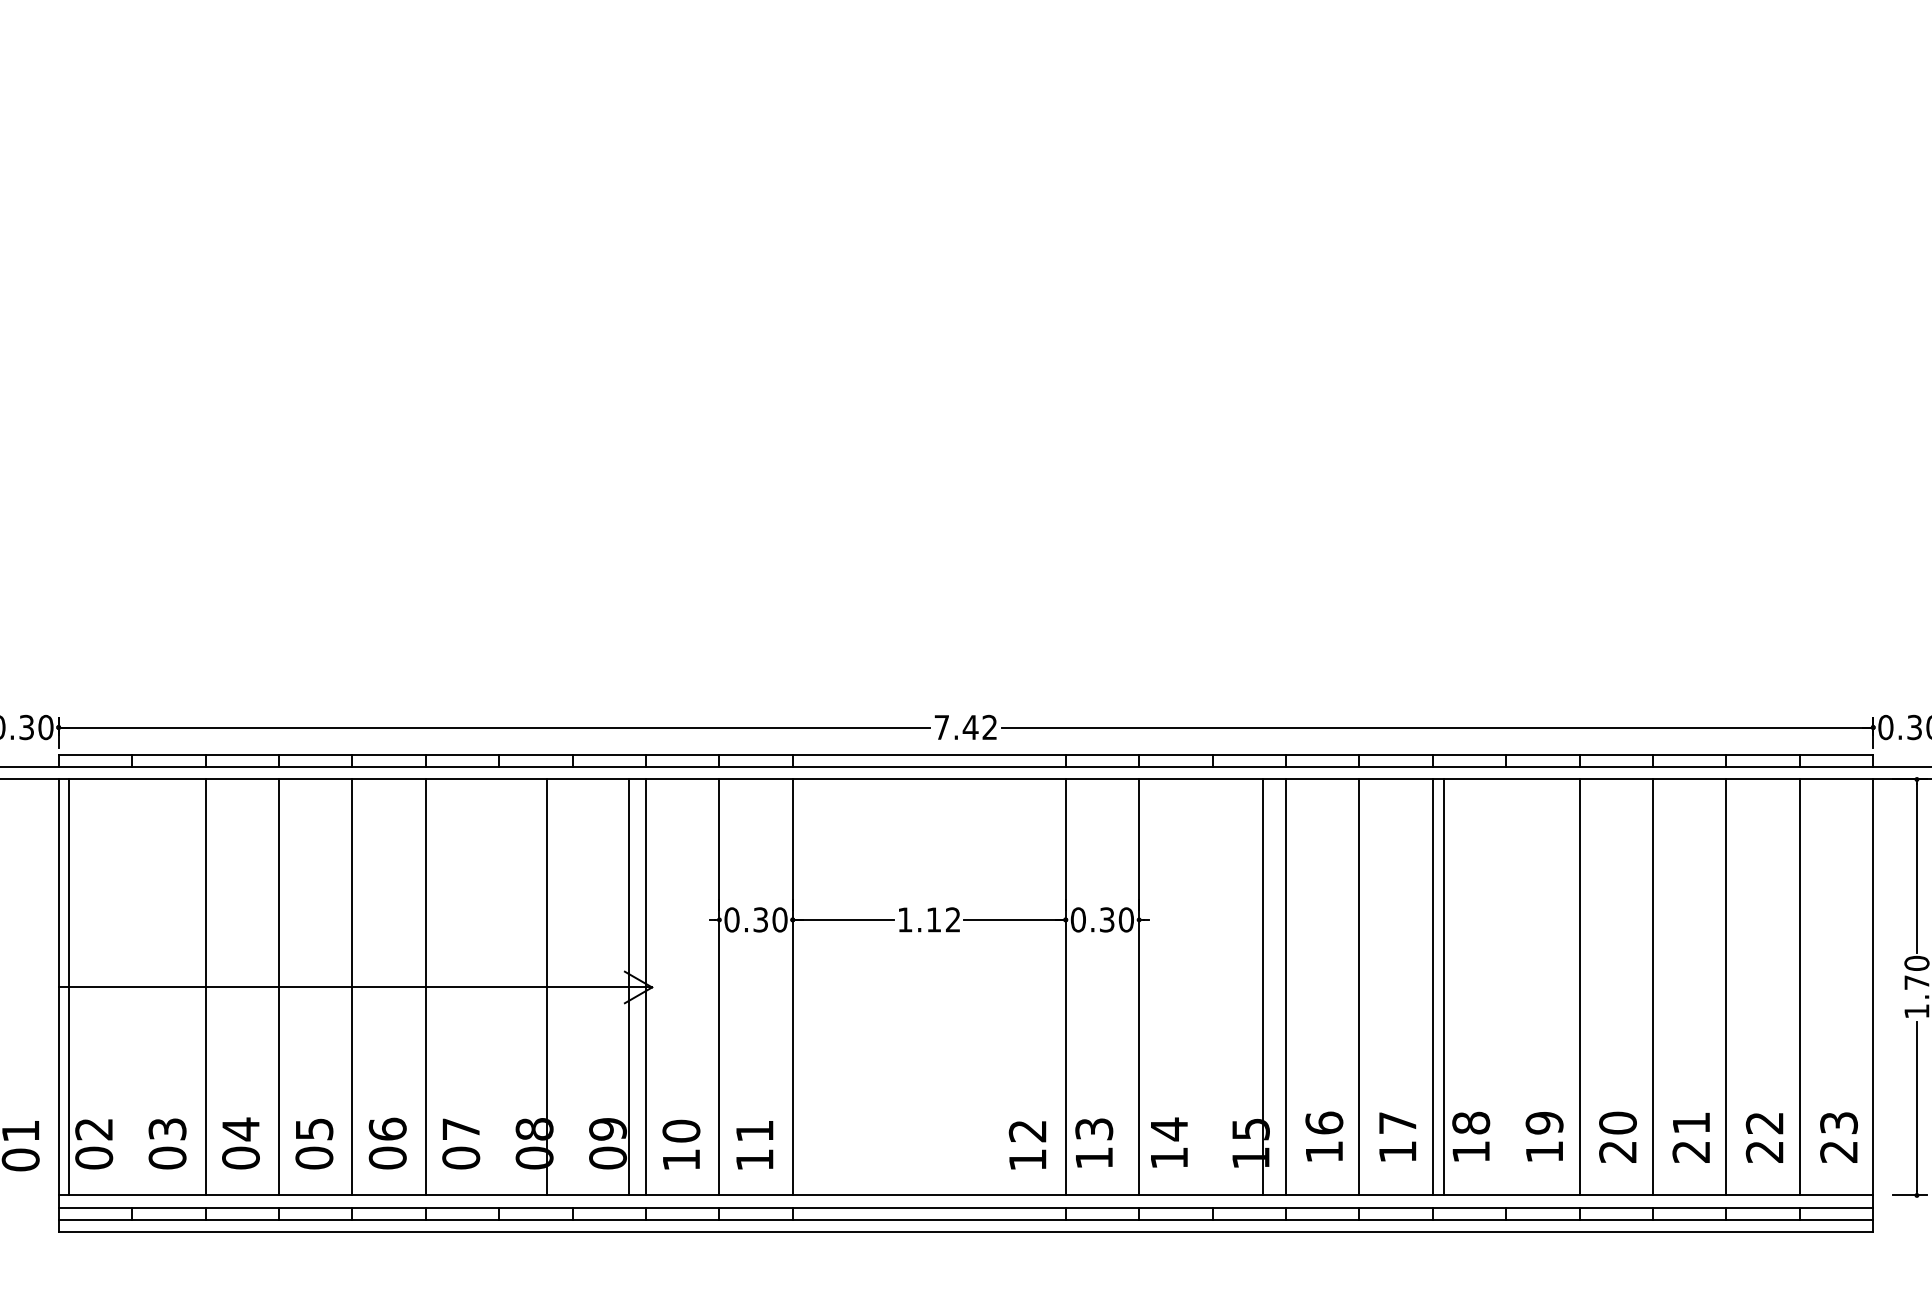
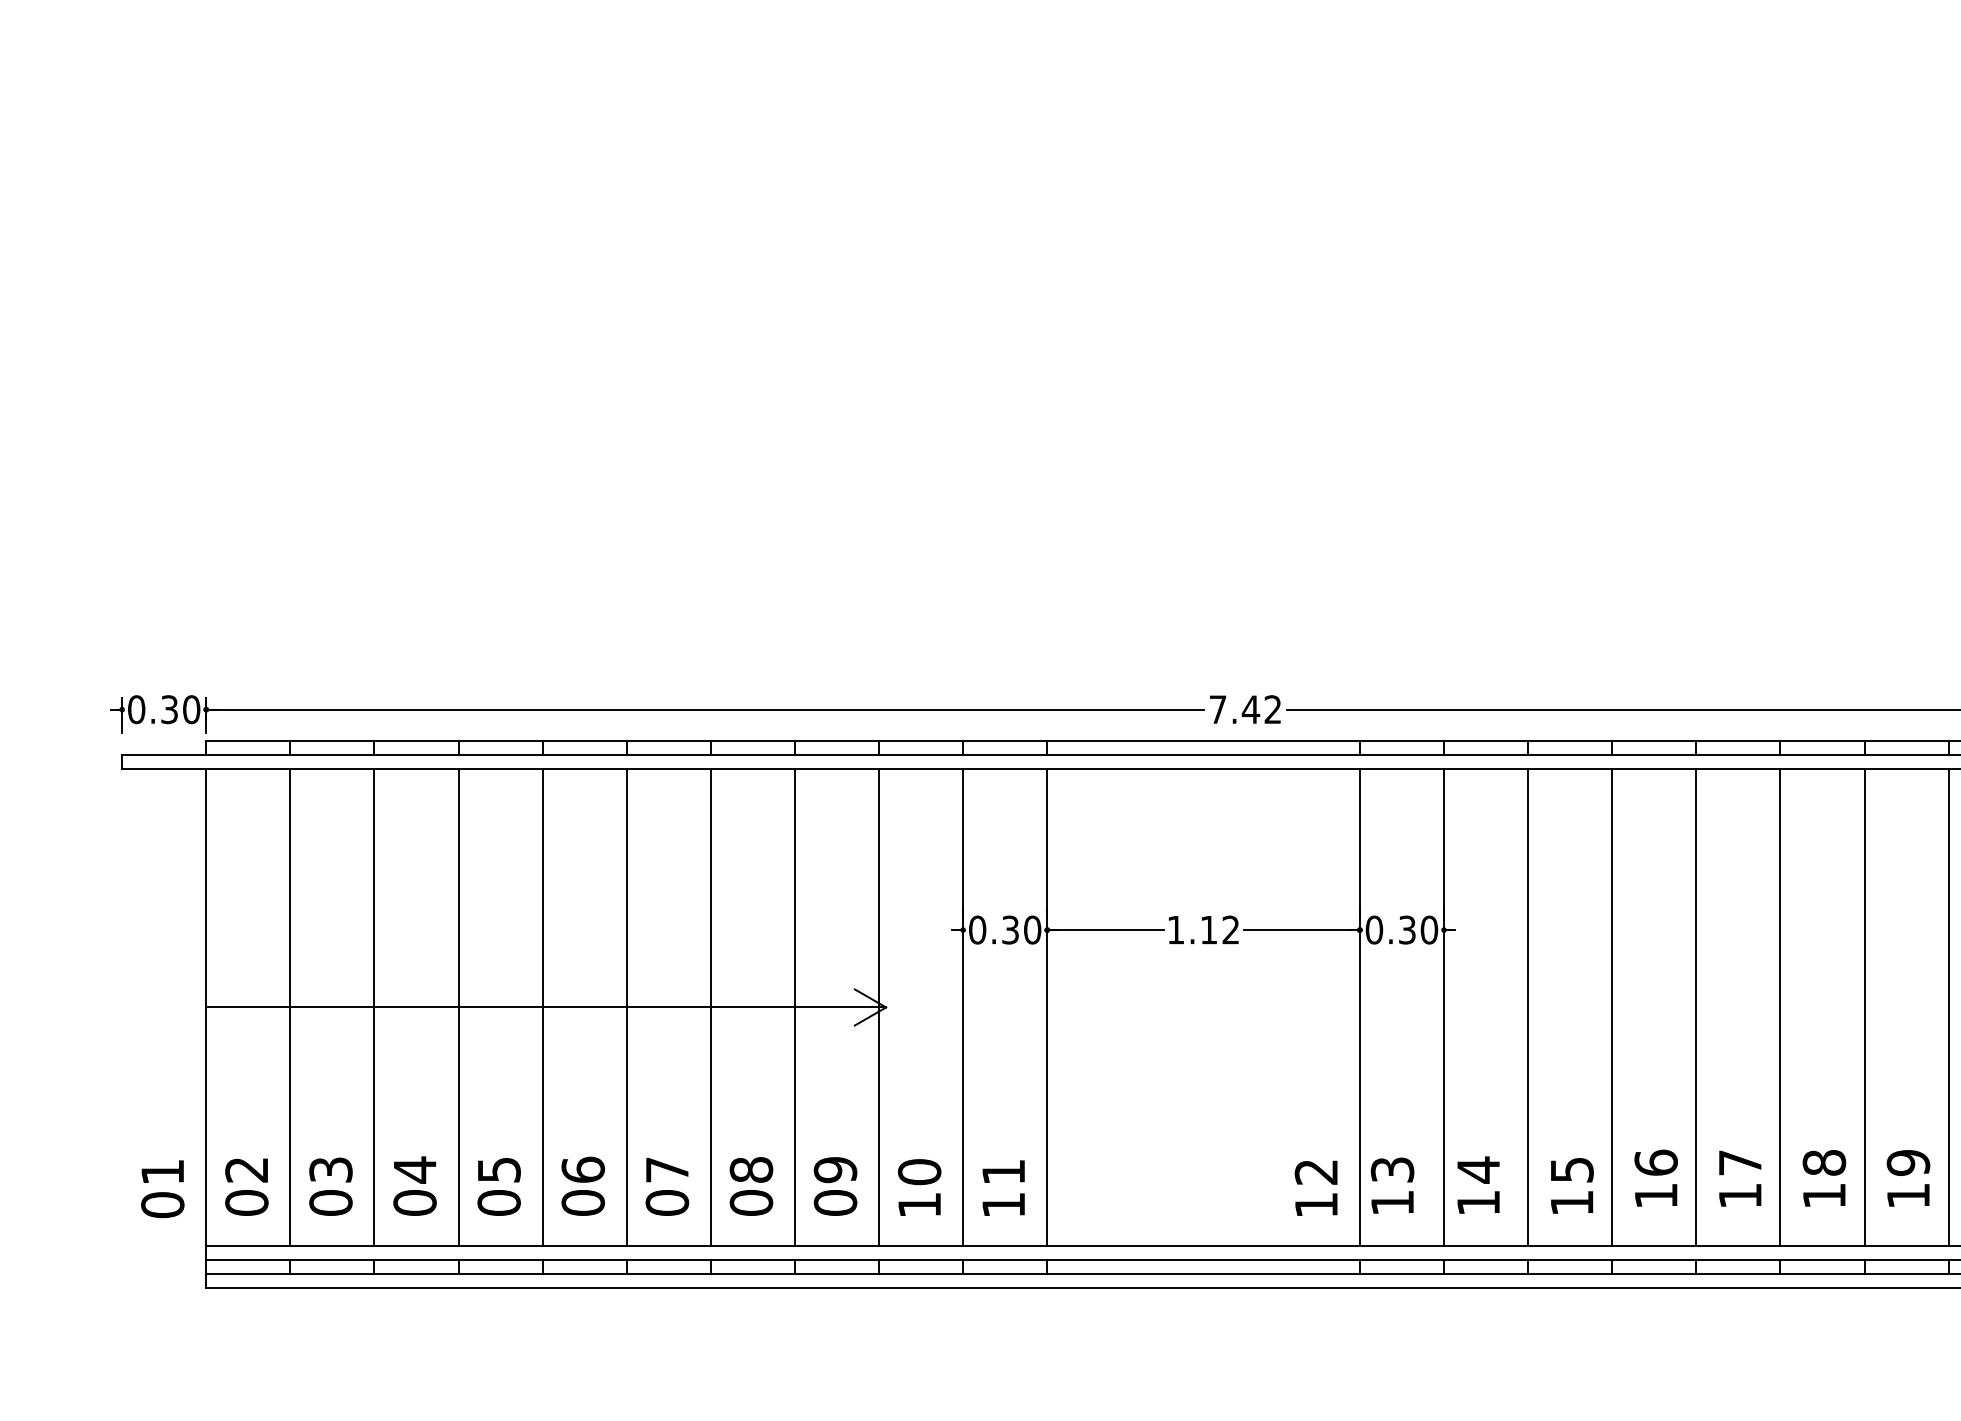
line: (69, 987) -> (290, 1007), moved
line: (547, 987) -> (711, 1007), moved
line: (628, 987) -> (794, 1007), moved
line: (1262, 987) -> (1528, 1007), moved
line: (1444, 987) -> (1864, 1007), moved

